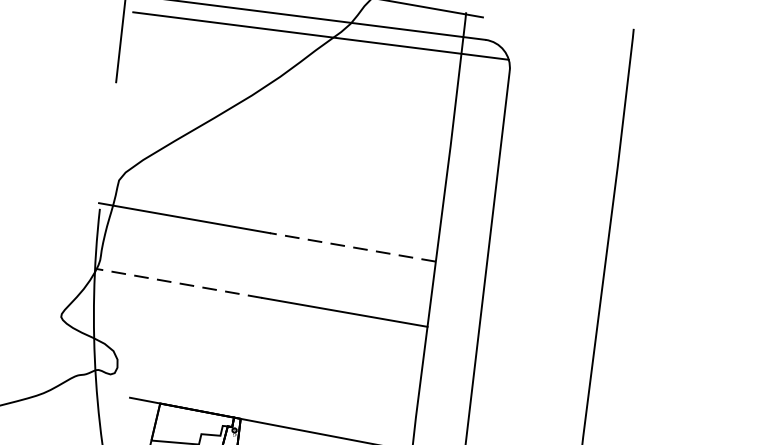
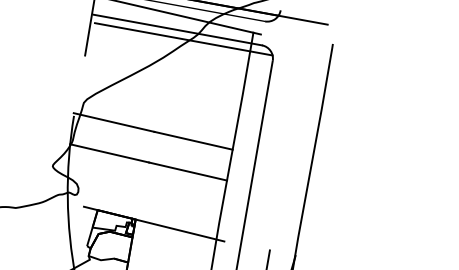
line: (352, 246) -> (193, 140), dashed -> solid
line: (178, 283) -> (109, 153), dashed -> solid

